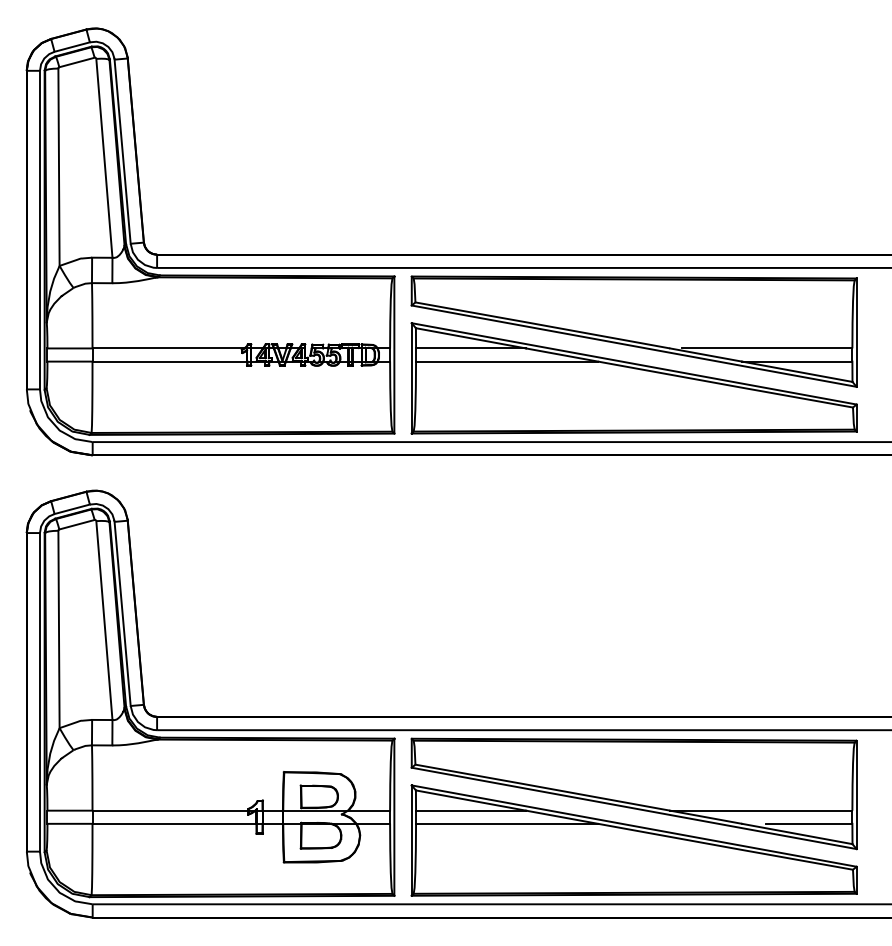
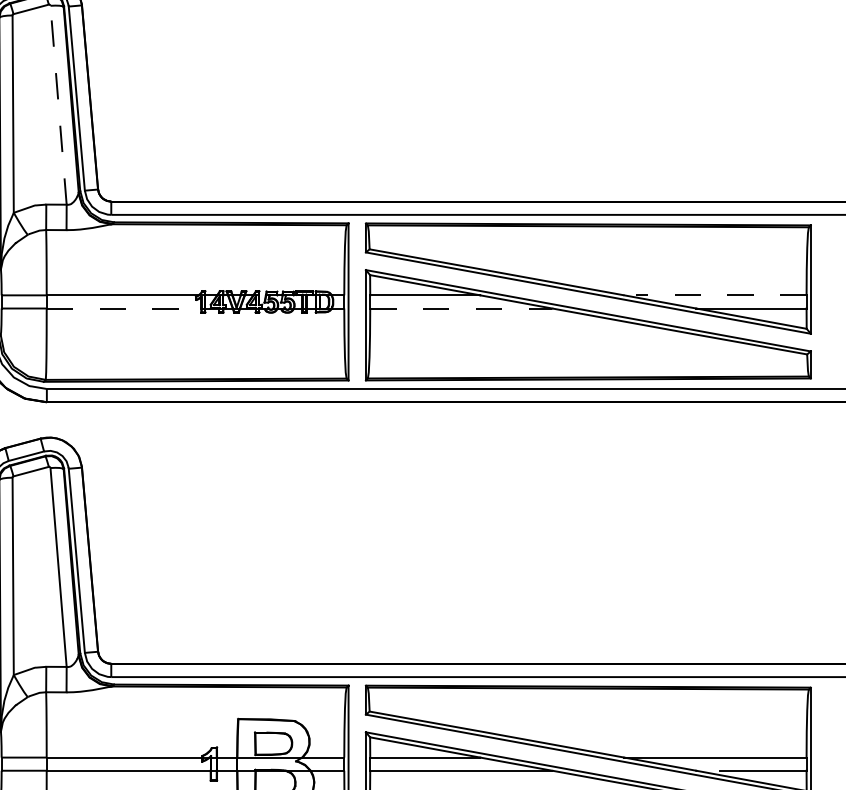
line: (104, 158) -> (58, 105), solid -> dashed
line: (766, 348) -> (720, 295), solid -> dashed
line: (170, 361) -> (124, 308), solid -> dashed
line: (507, 361) -> (461, 308), solid -> dashed

